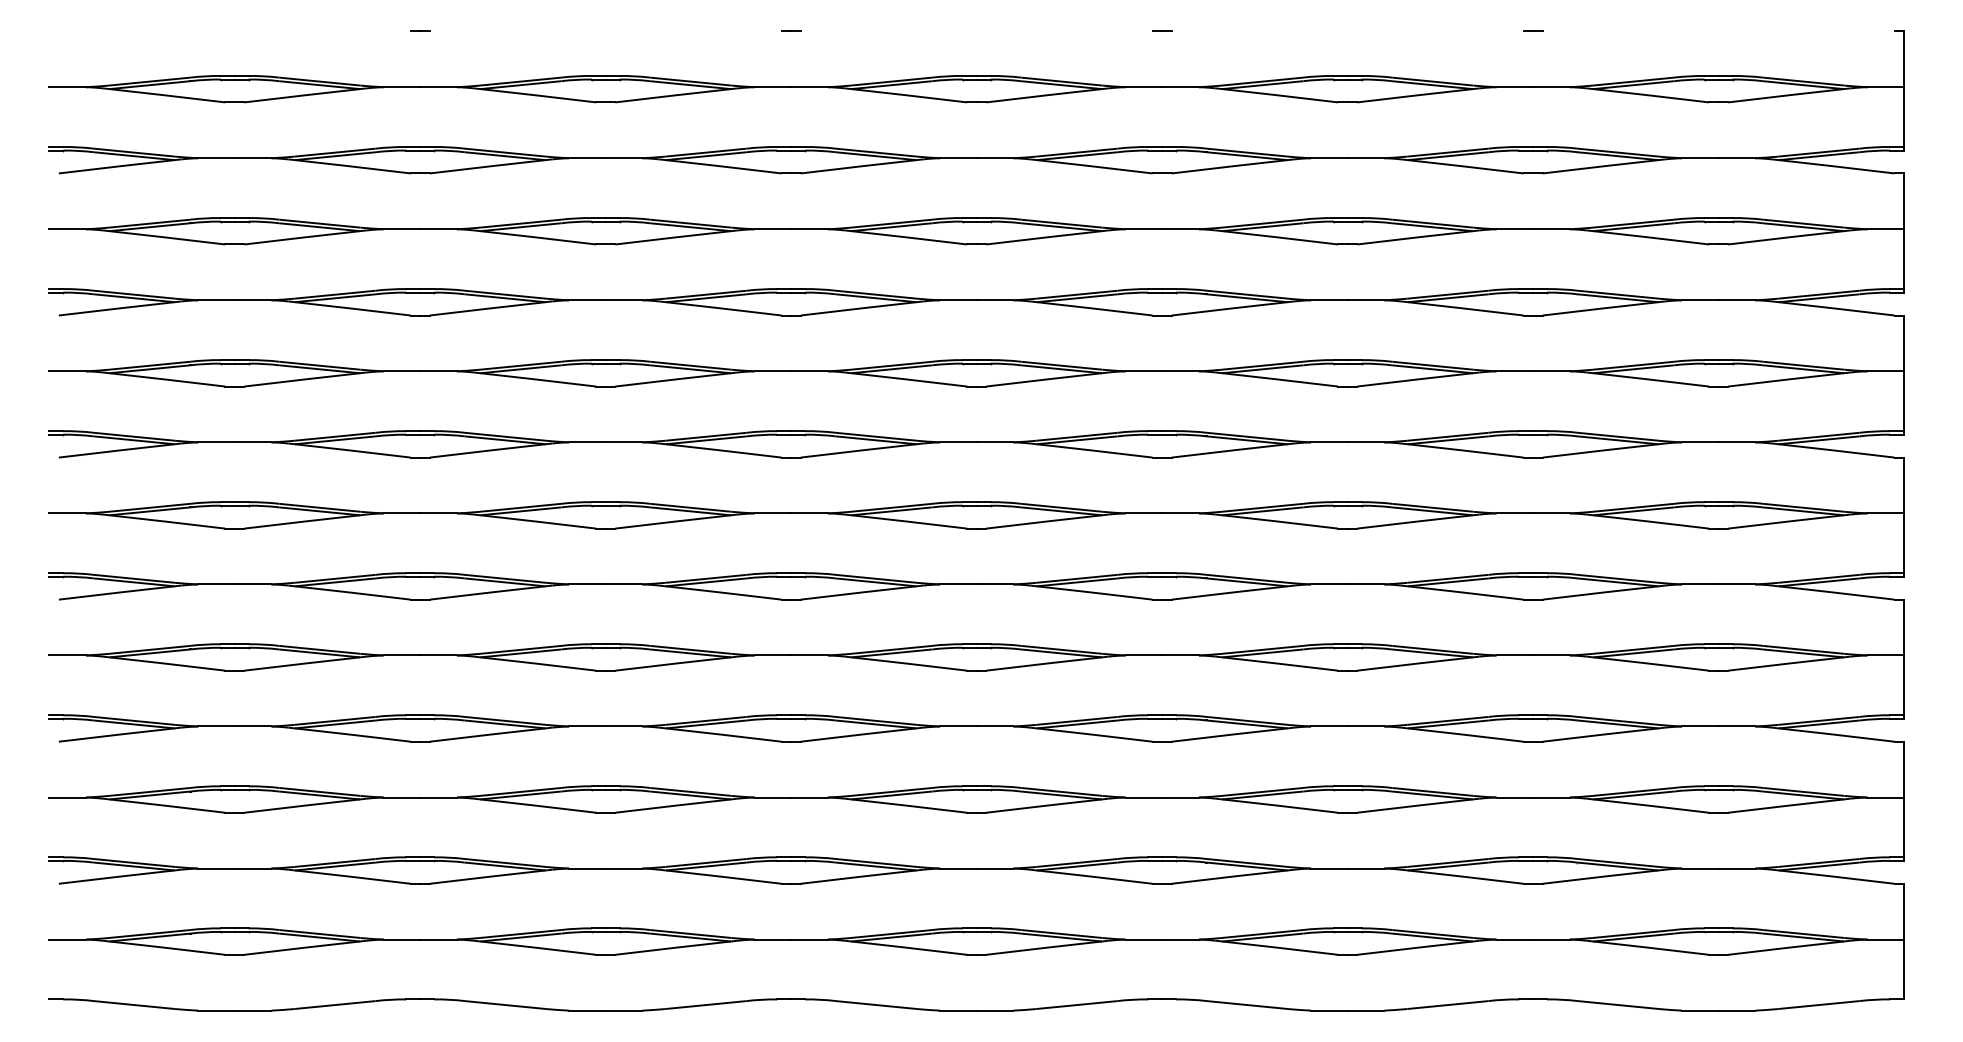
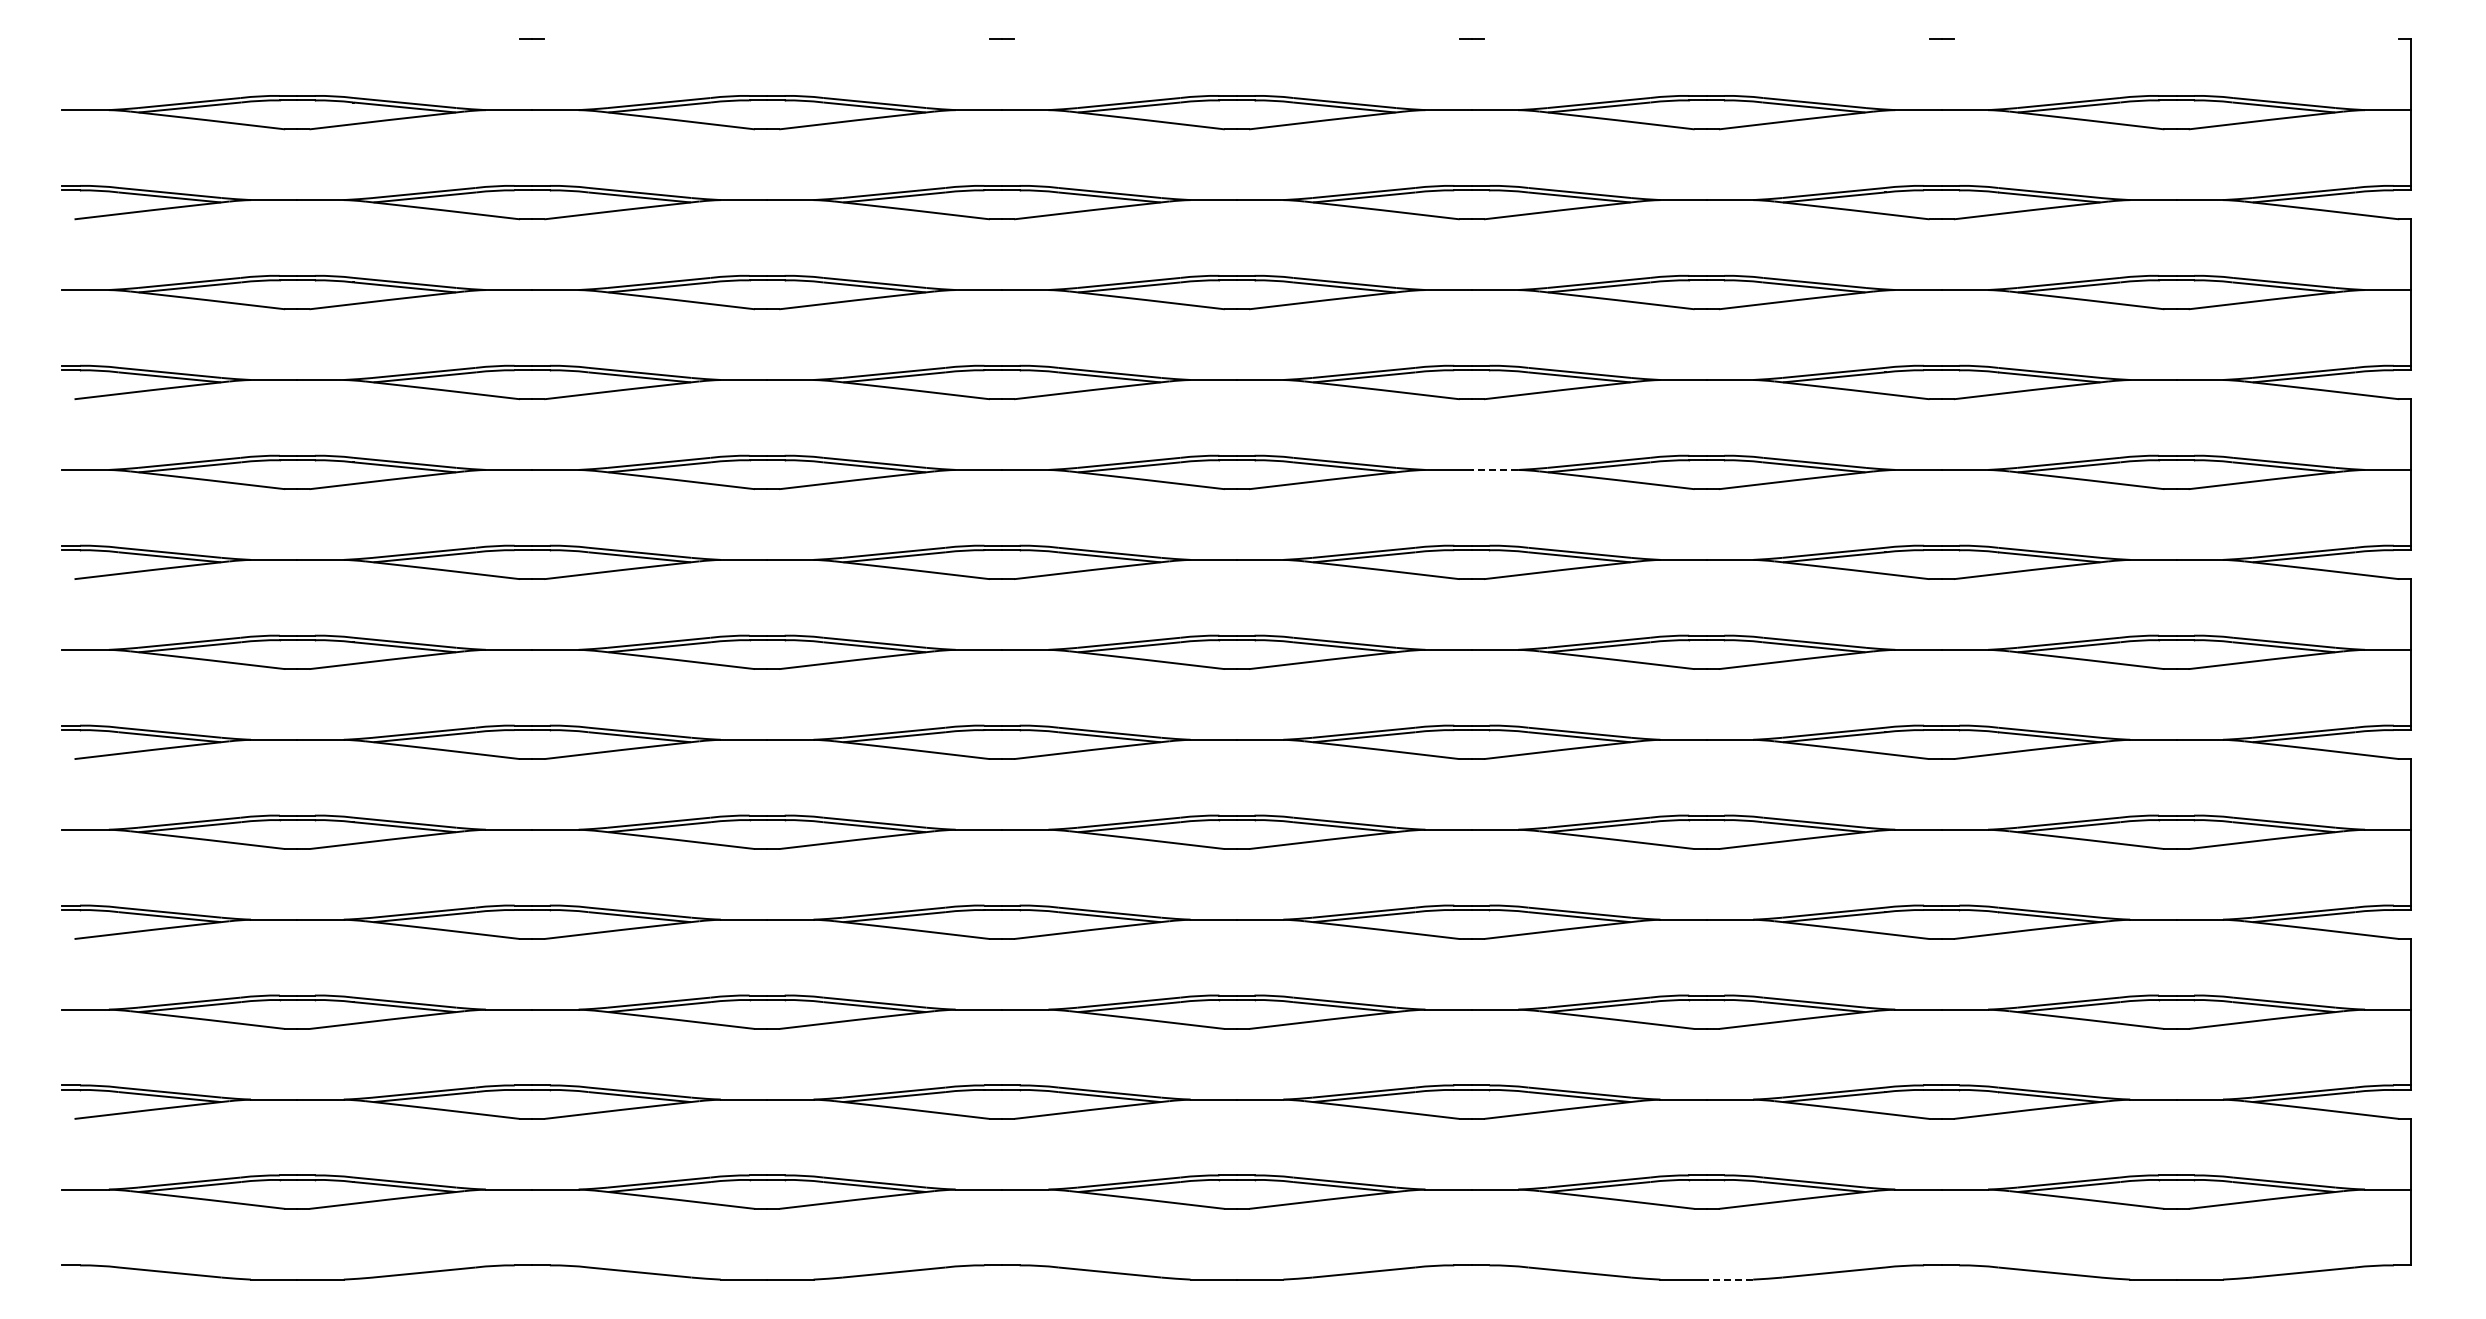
line: (1180, 370) -> (1494, 469), solid -> dashed
line: (1365, 1010) -> (1729, 1279), solid -> dashed

